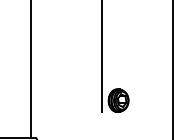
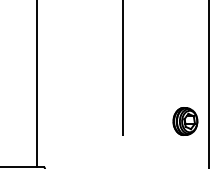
part: (118, 100) -> (185, 121), moved

